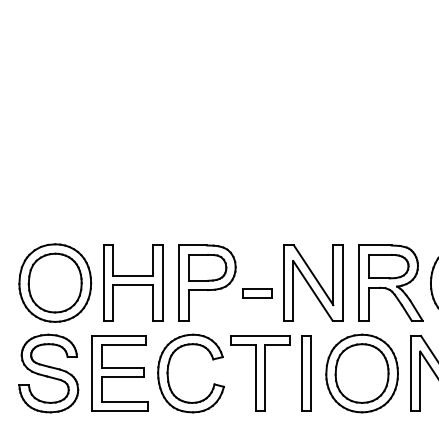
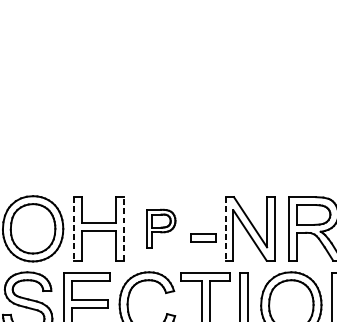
part: (207, 282) -> (161, 228), size x0.6
line: (104, 283) -> (74, 229), solid -> dashed
line: (162, 283) -> (123, 229), solid -> dashed
line: (283, 283) -> (225, 229), solid -> dashed

